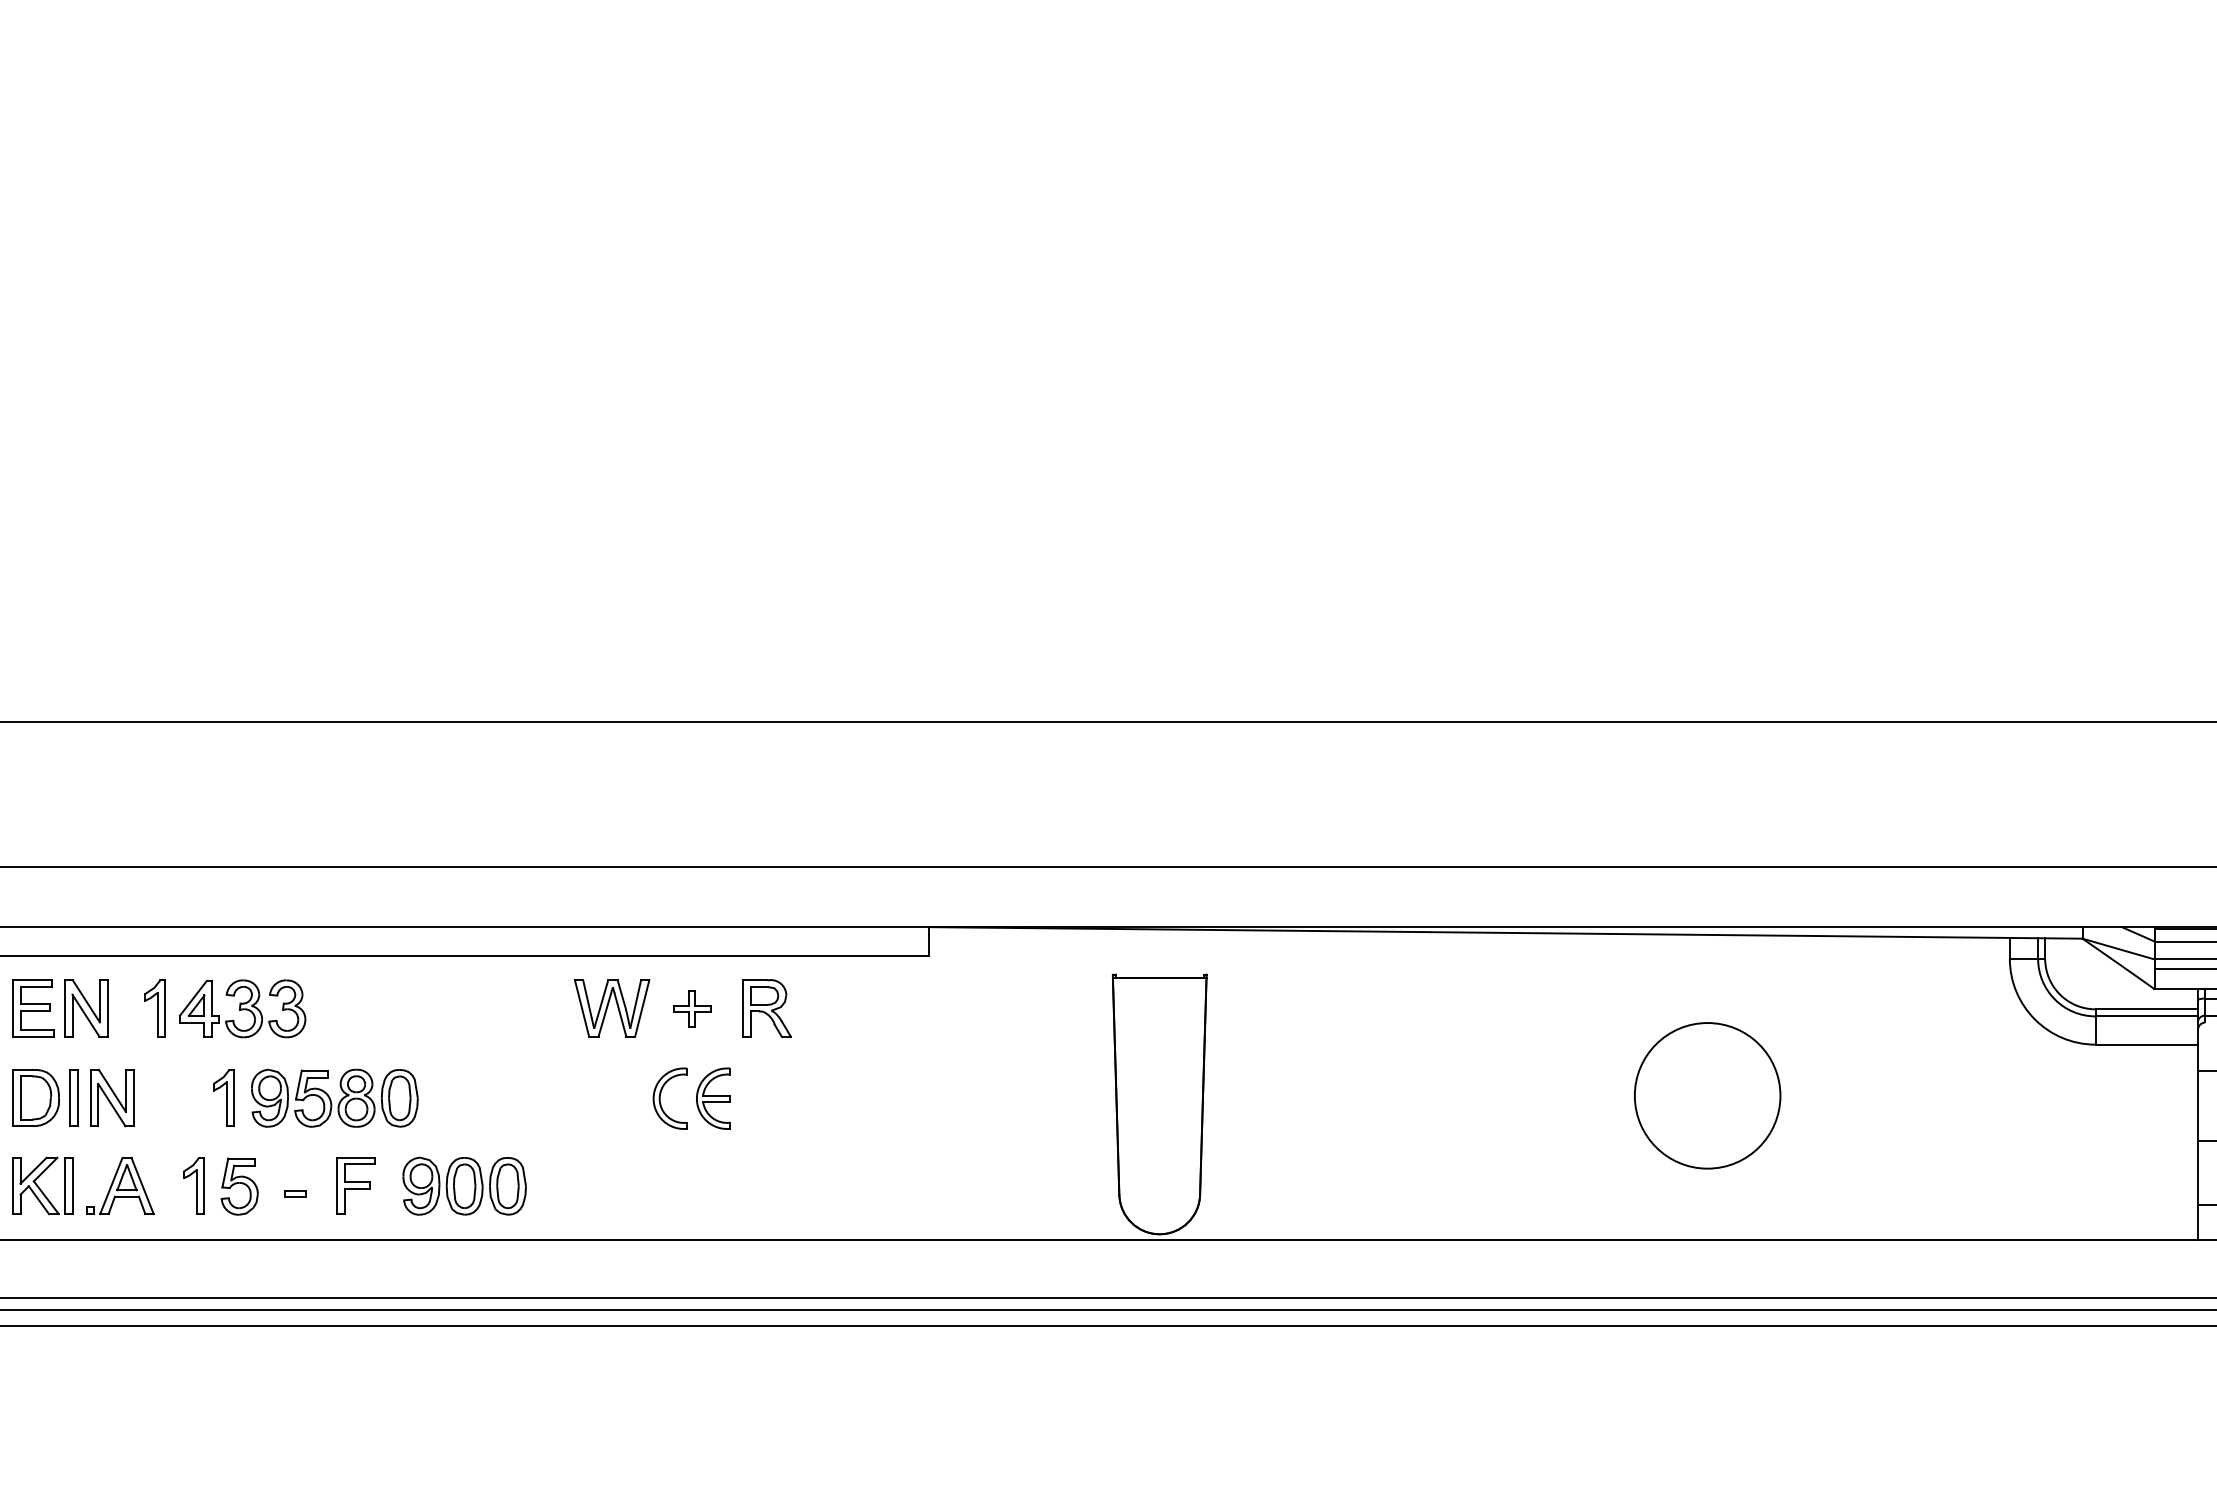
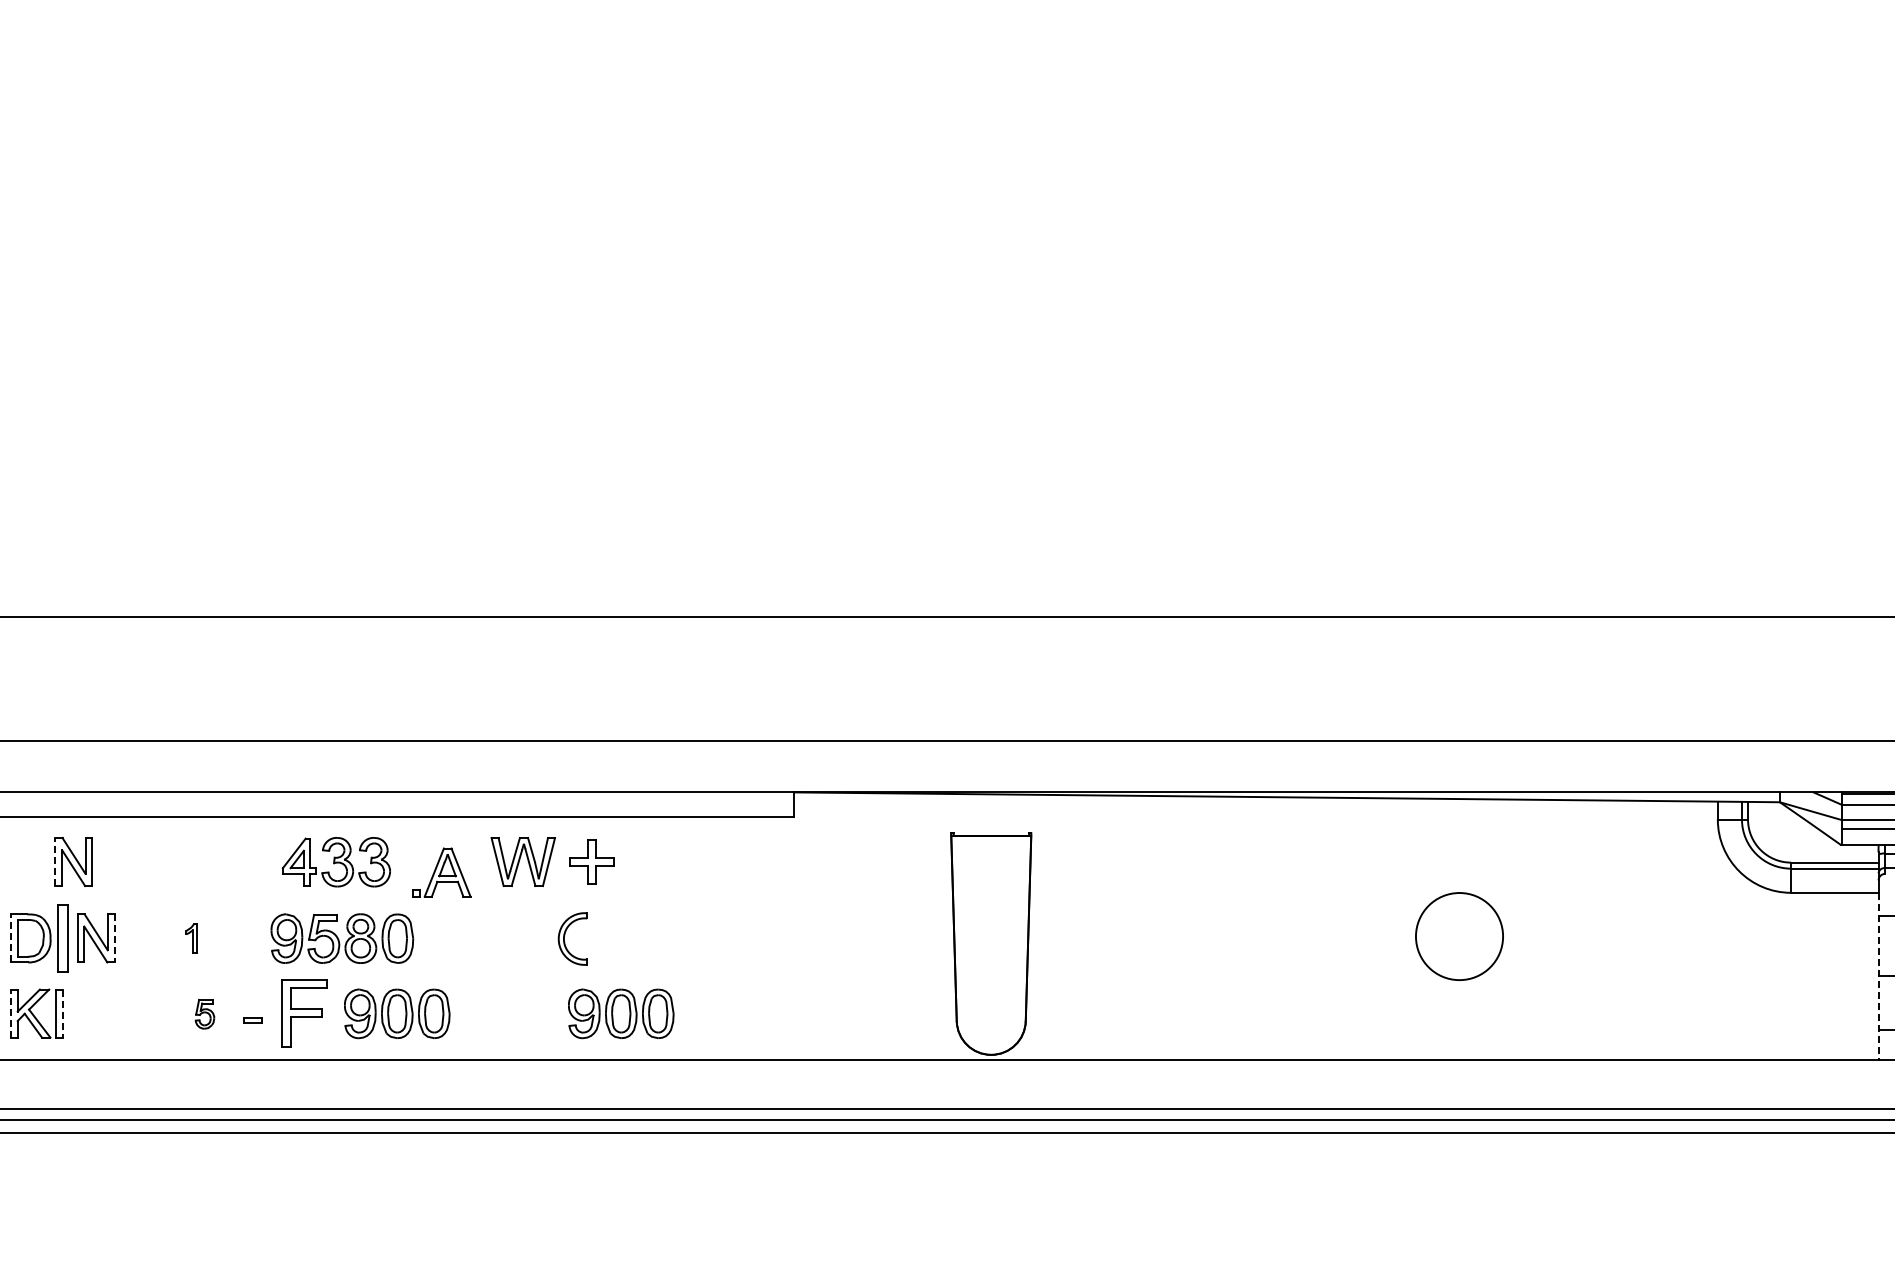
part: (33, 1007) -> (28, 861), removed
line: (64, 1007) -> (55, 861), solid -> dashed
part: (154, 1007) -> (132, 861), removed
part: (766, 1007) -> (655, 861), removed
part: (241, 1009) -> (335, 862), moved
part: (691, 1009) -> (591, 862), size x1.4
circle: (1707, 1095) -> (1459, 936), size x0.7
line: (12, 1096) -> (10, 937), solid -> dashed
part: (72, 1096) -> (62, 937), size x1.4
part: (223, 1096) -> (191, 937), size x0.6
line: (133, 1098) -> (114, 938), solid -> dashed
part: (335, 1098) -> (342, 938), moved
part: (713, 1098) -> (609, 938), removed
line: (2197, 1142) -> (1878, 976), solid -> dashed
line: (12, 1185) -> (10, 1013), solid -> dashed
part: (119, 1185) -> (441, 872), moved
part: (193, 1185) -> (165, 1013), removed
part: (354, 1185) -> (303, 1013), size x1.4
part: (727, 1185) -> (621, 1013), added
line: (72, 1187) -> (62, 1014), solid -> dashed
part: (239, 1187) -> (204, 1014), size x0.6

